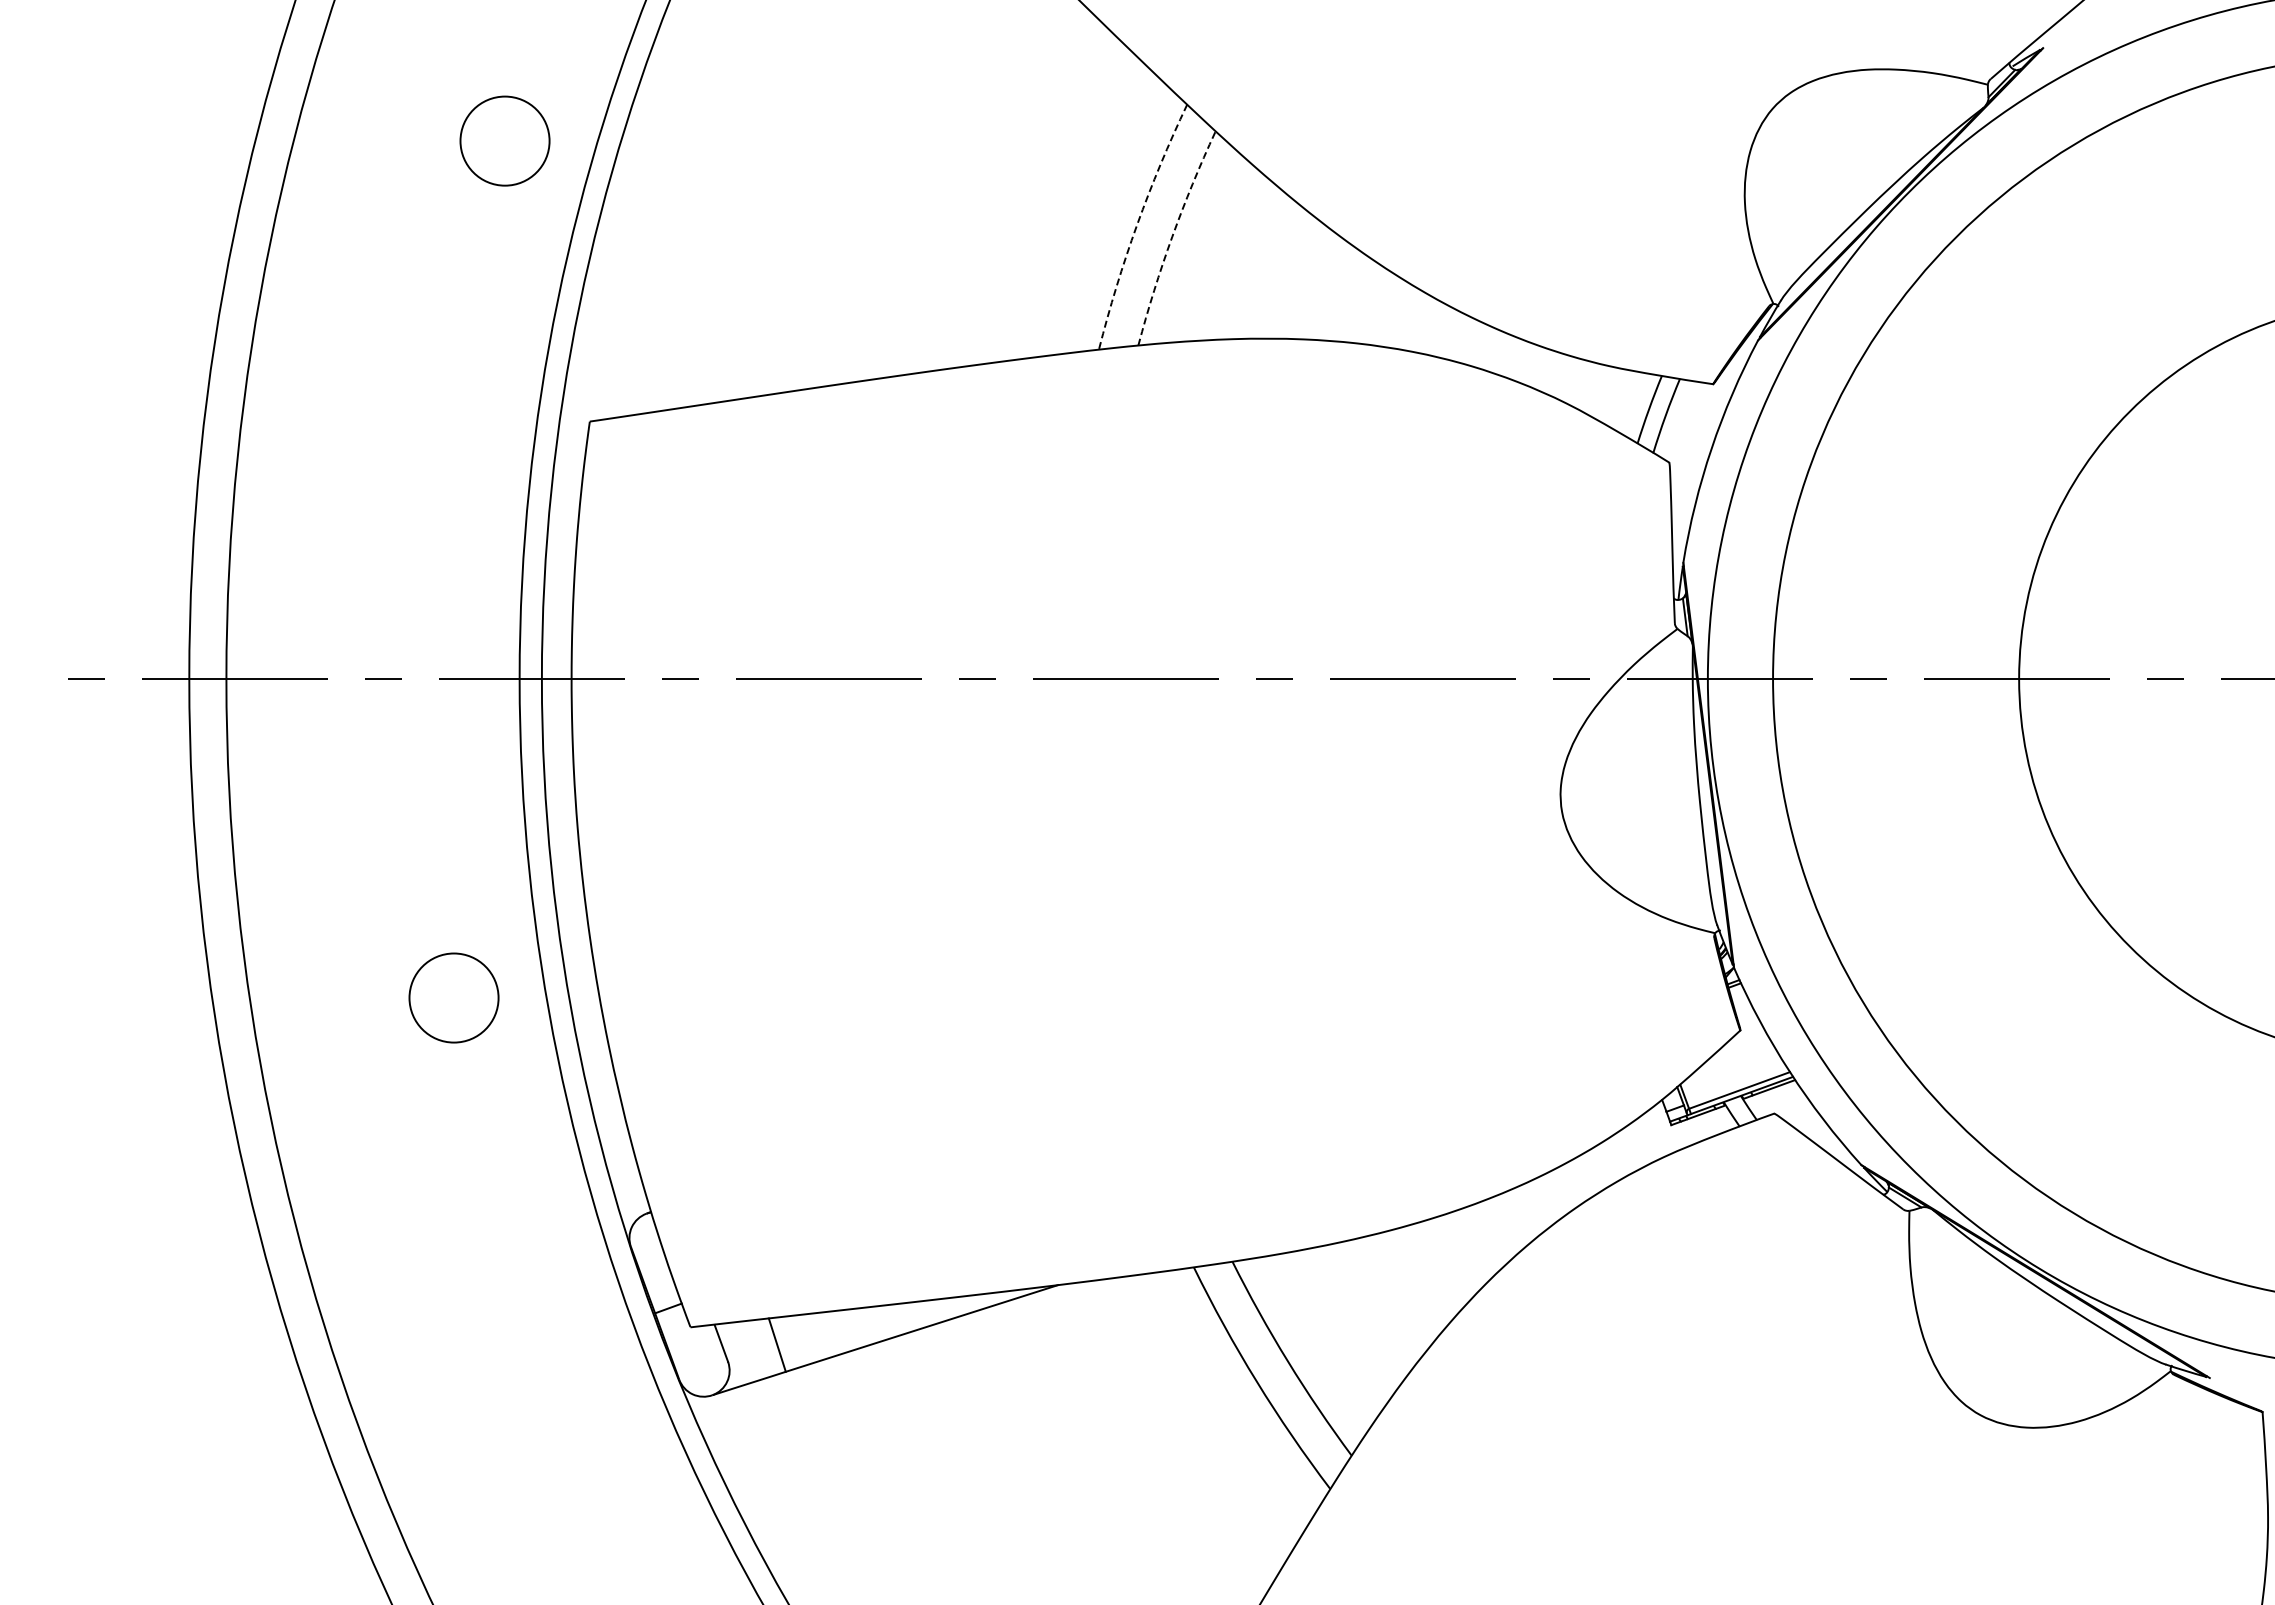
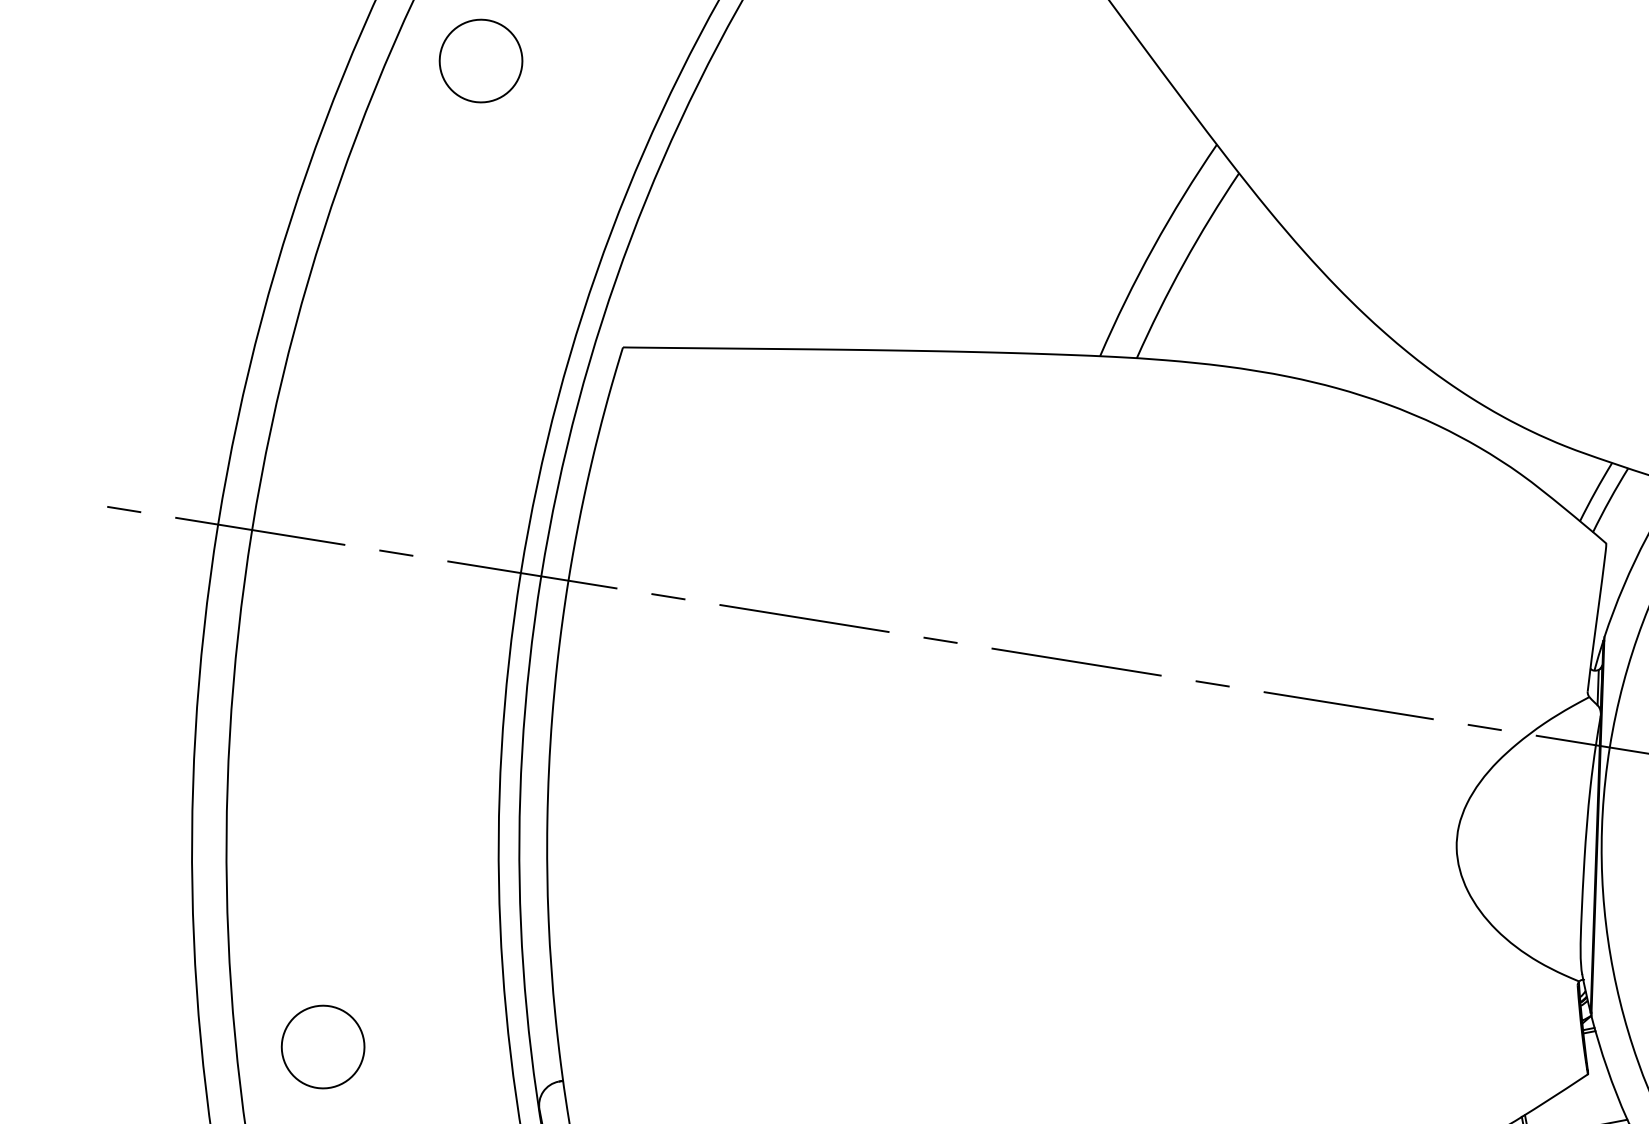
circle: (504, 140) -> (480, 60), moved
arc: (1137, 224) -> (1153, 247), dashed -> solid
arc: (1172, 236) -> (1184, 263), dashed -> solid
circle: (453, 997) -> (322, 1046), moved

